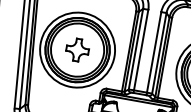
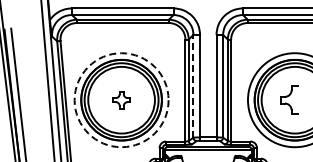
line: (136, 48) -> (193, 85), solid -> dashed
part: (77, 49) -> (121, 99), size x0.6
circle: (77, 50) -> (121, 100), solid -> dashed

